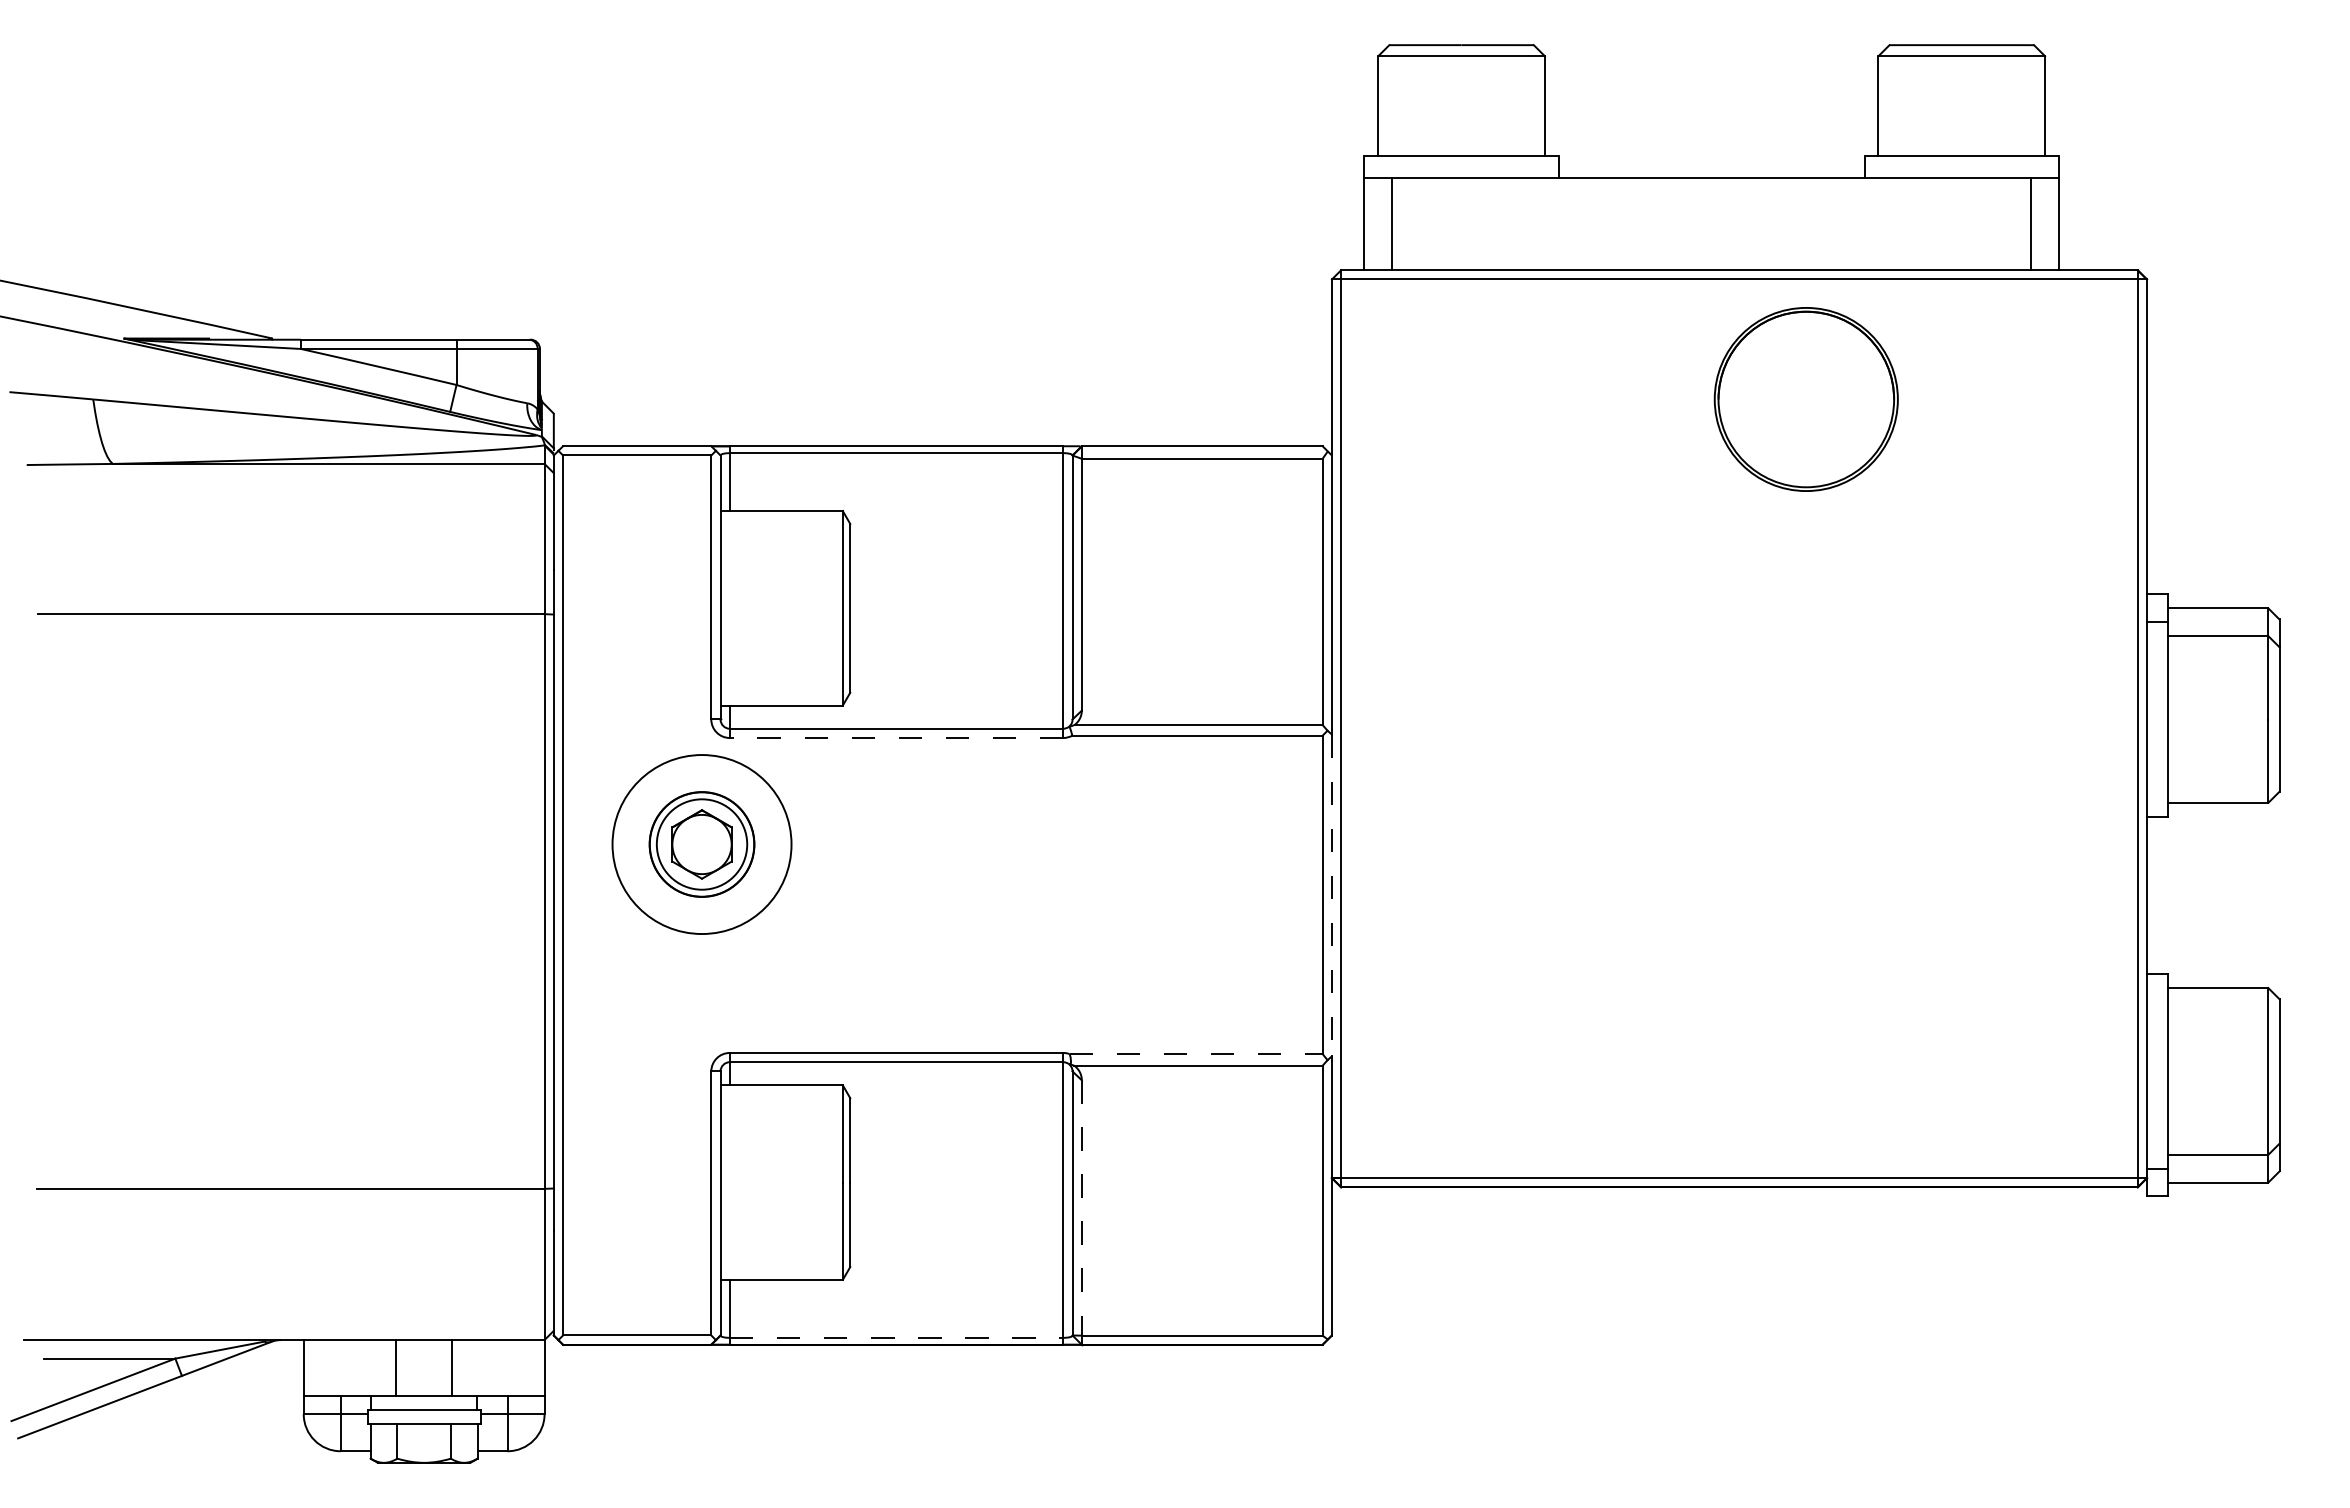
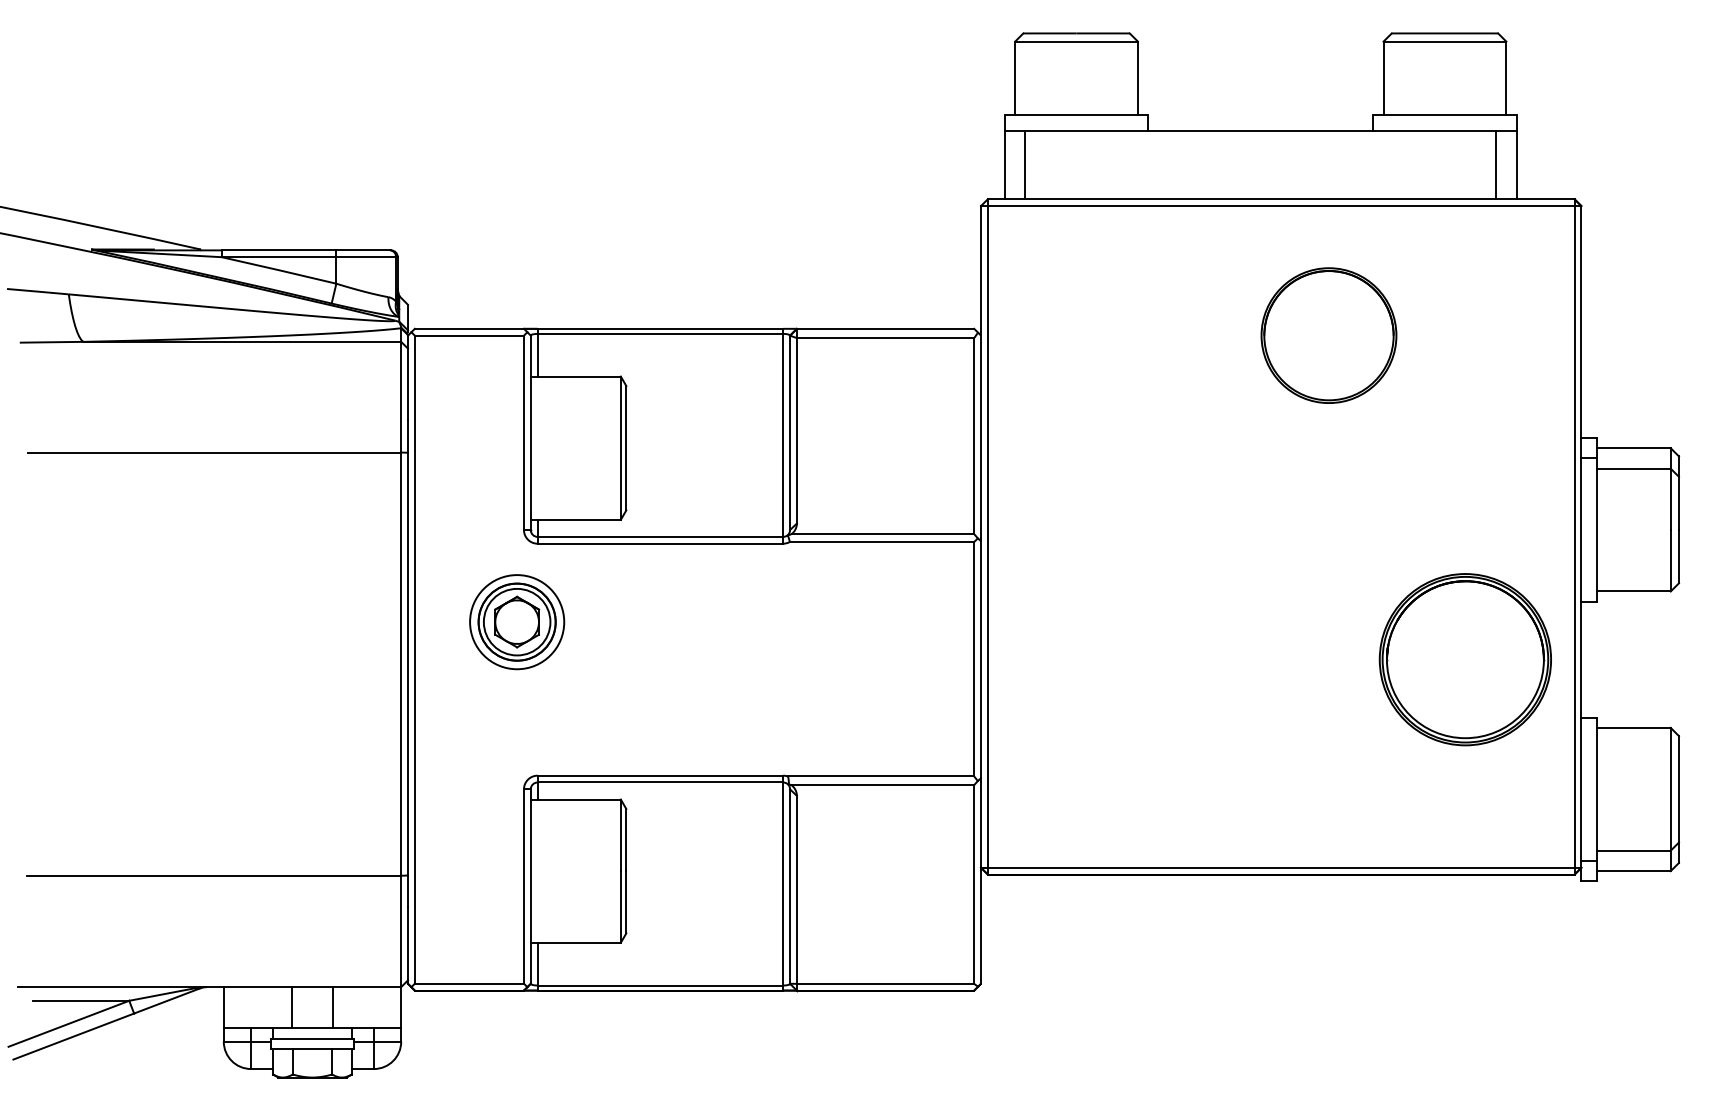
part: (1805, 399) -> (1328, 335), moved
line: (896, 738) -> (660, 544), dashed -> solid
circle: (701, 844) -> (516, 622), size x0.71
line: (1331, 895) -> (980, 659), dashed -> solid
part: (1989, 895) -> (1465, 659), added
line: (1196, 1054) -> (881, 776), dashed -> solid
line: (1081, 1207) -> (796, 889), dashed -> solid
line: (896, 1337) -> (660, 985), dashed -> solid

